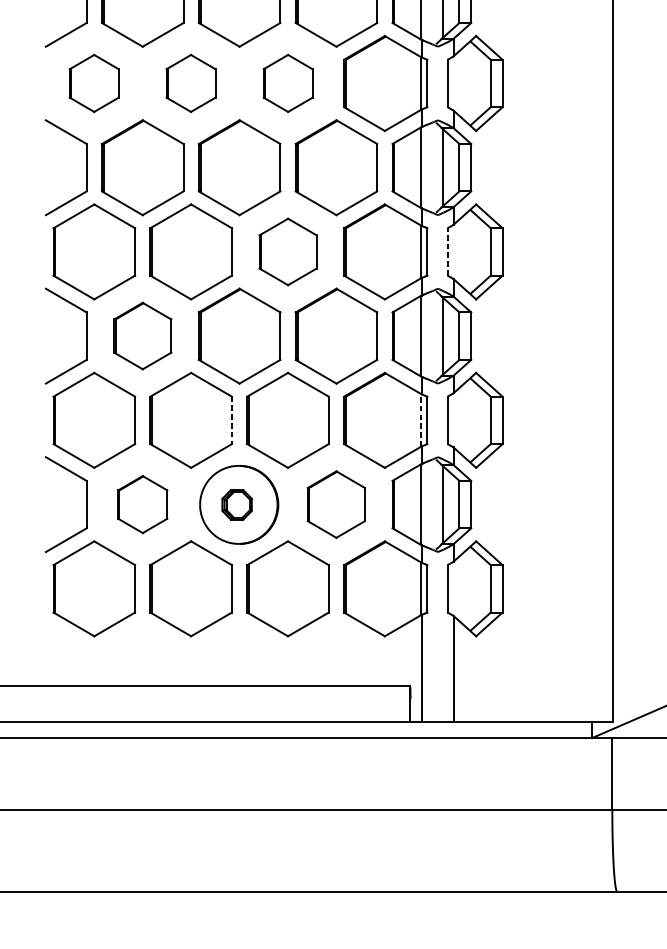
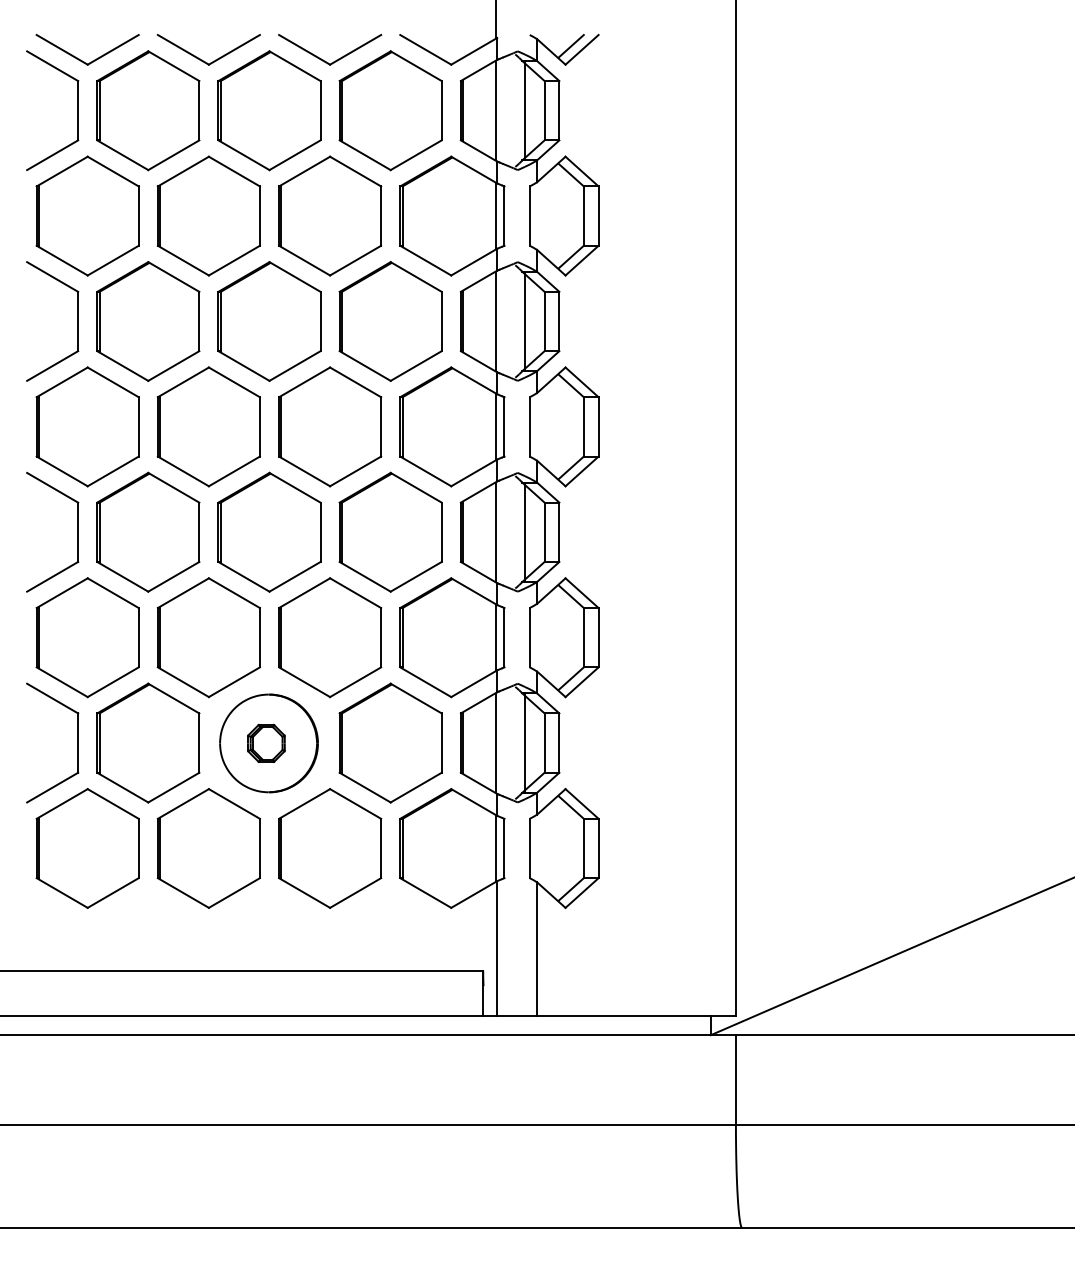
part: (94, 83) -> (87, 215), size x1.67
part: (190, 83) -> (208, 215), size x1.67
part: (288, 83) -> (330, 215), size x1.67
part: (288, 251) -> (330, 426), size x1.43
line: (447, 251) -> (529, 426), dashed -> solid
part: (142, 335) -> (148, 531), size x1.43
line: (231, 420) -> (259, 637), dashed -> solid
line: (420, 420) -> (496, 637), dashed -> solid
part: (142, 504) -> (148, 742), size x1.67
part: (336, 504) -> (390, 742), size x1.43

